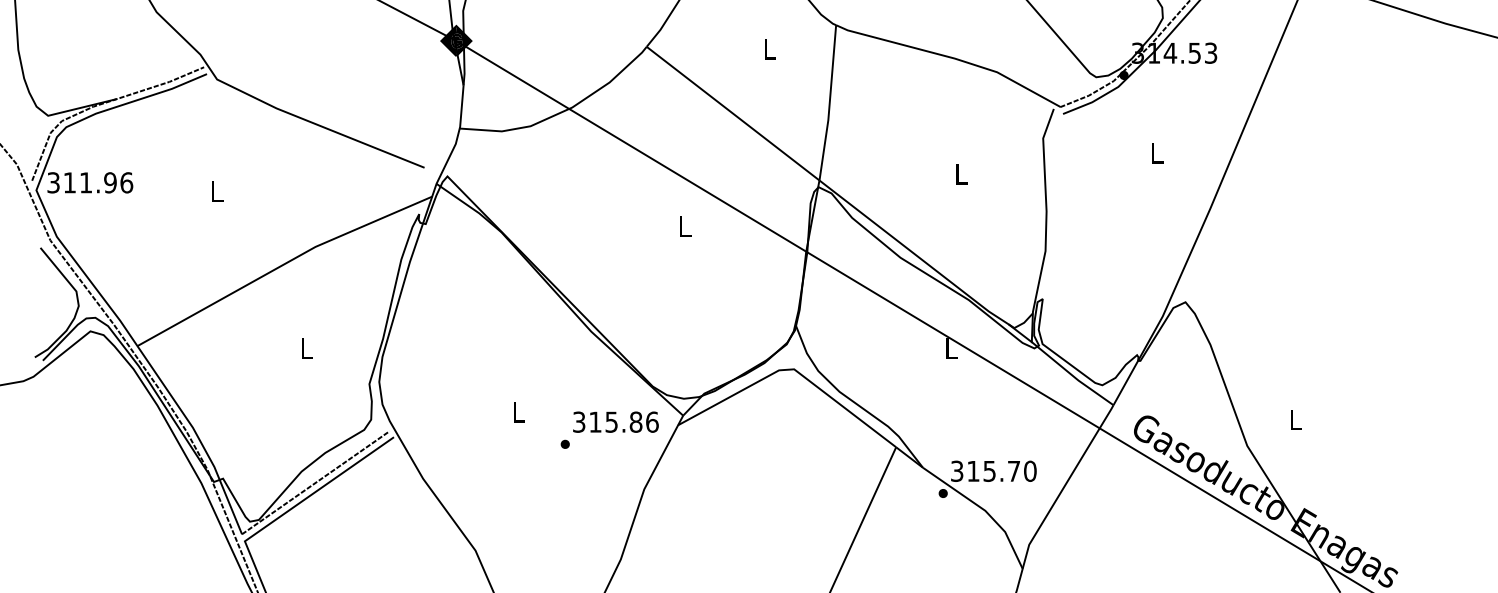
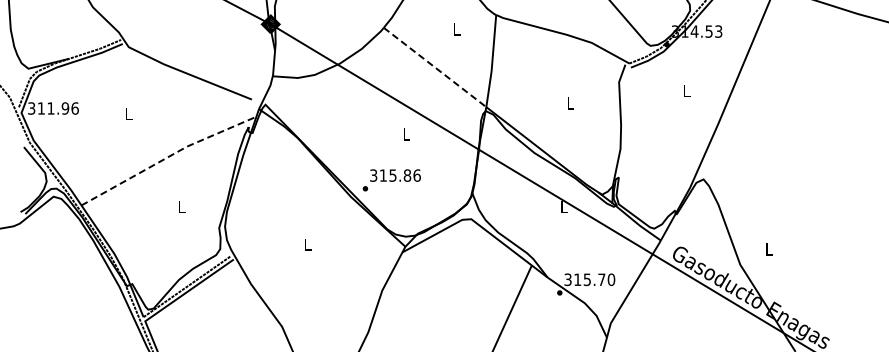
line: (733, 113) -> (435, 67), solid -> dashed
line: (284, 265) -> (168, 157), solid -> dashed
text: (609, 430) -> (391, 180), moved

